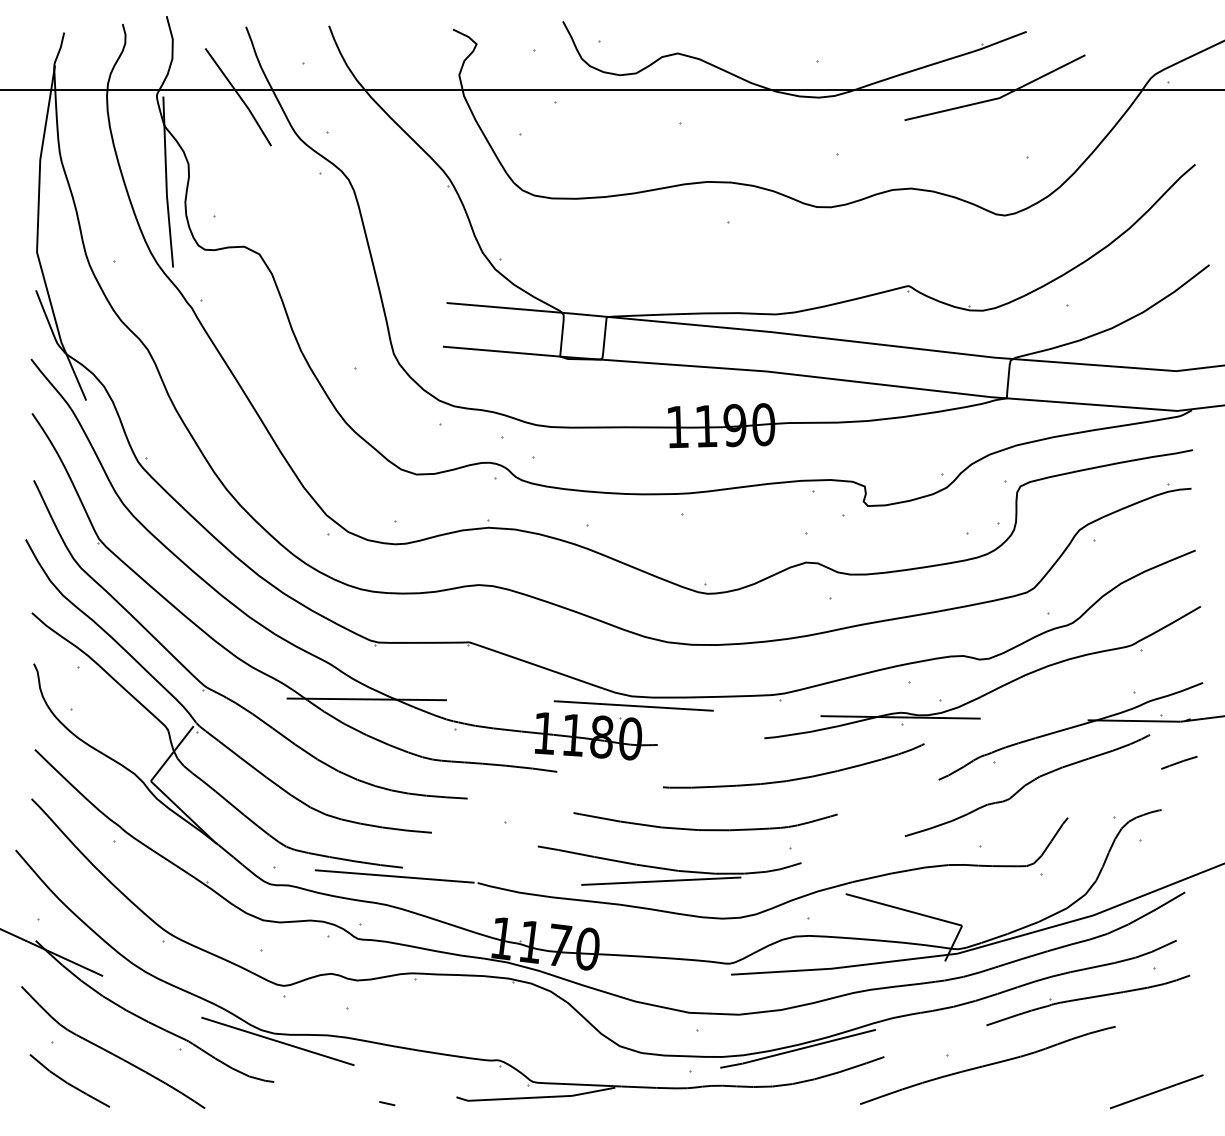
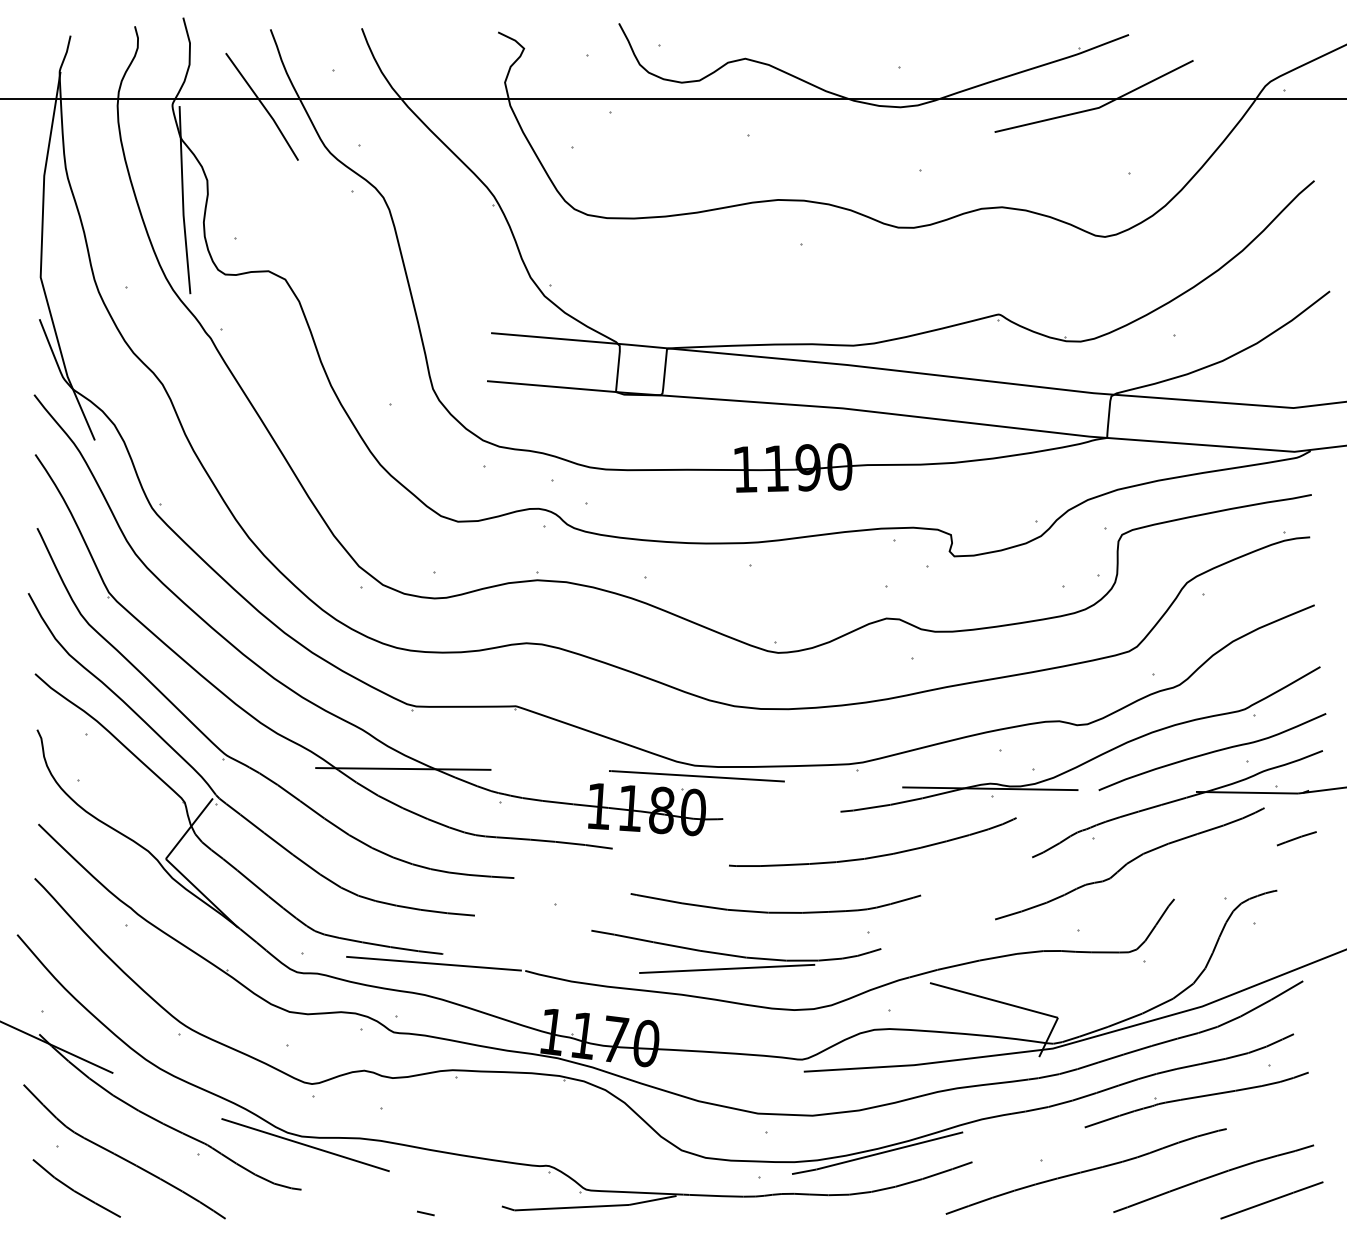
curve: (1102, 683) -> (1212, 751), added
curve: (1103, 1070) -> (1213, 1177), added

